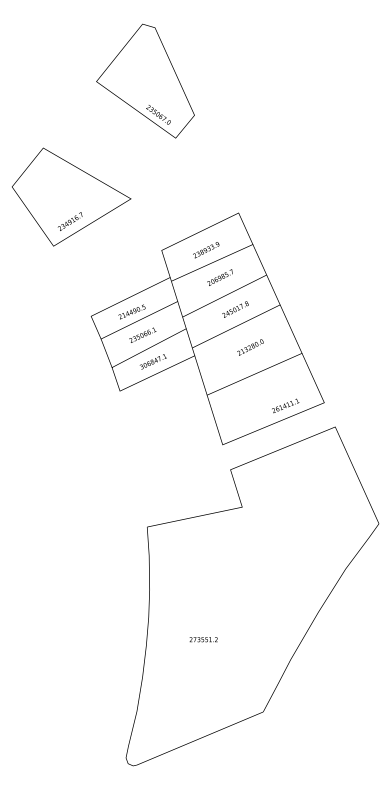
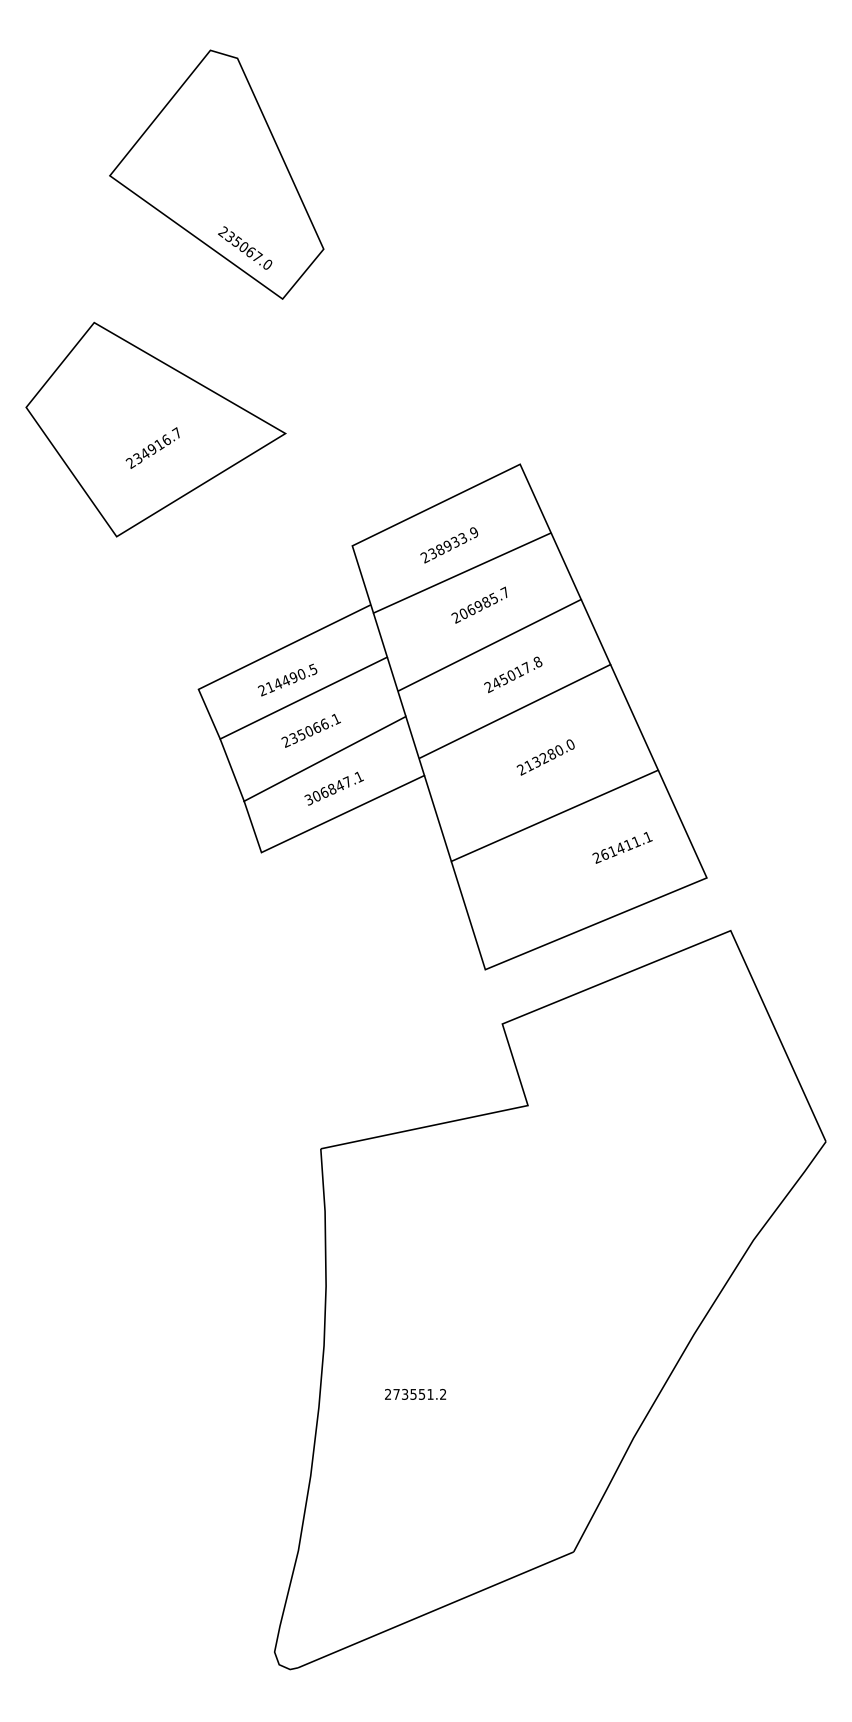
text: (145, 80) -> (216, 173), moved
text: (69, 221) -> (151, 447), moved
text: (285, 405) -> (622, 846), moved
text: (203, 639) -> (415, 1393), moved

